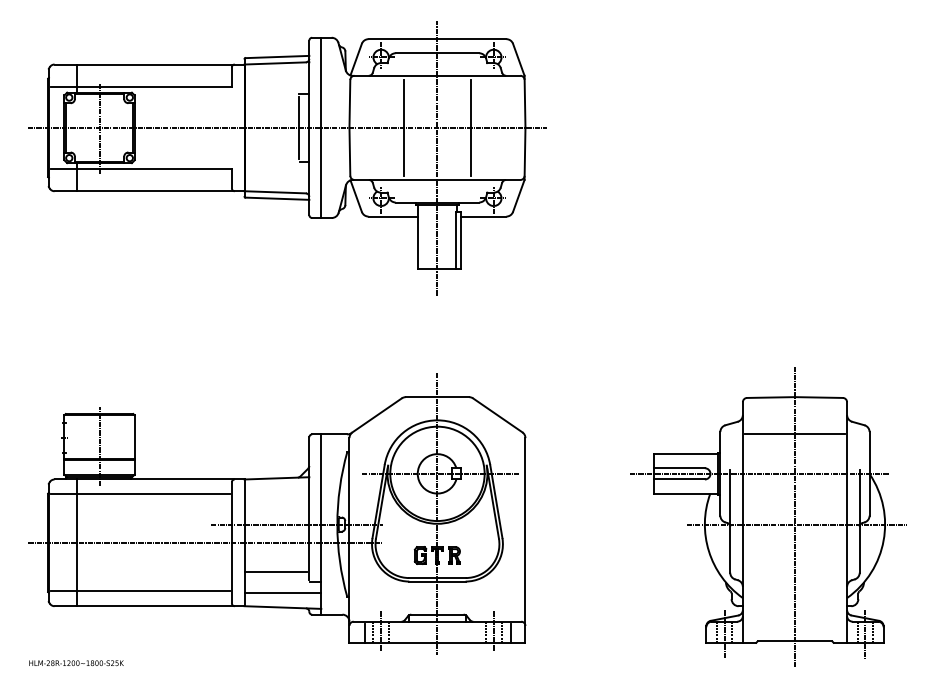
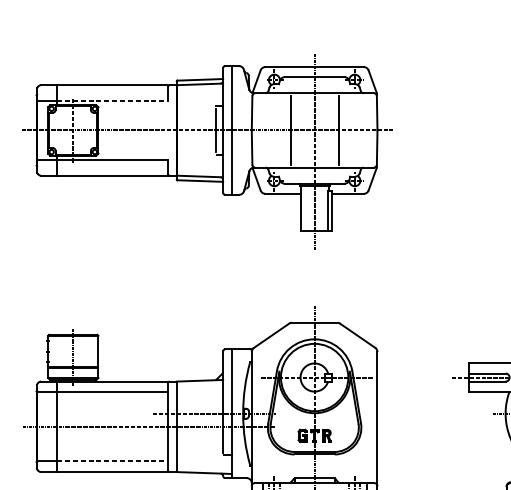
line: (154, 87) -> (112, 101), solid -> dashed
line: (275, 571) -> (198, 447), removed
line: (153, 591) -> (111, 461), solid -> dashed
line: (282, 592) -> (203, 462), removed

